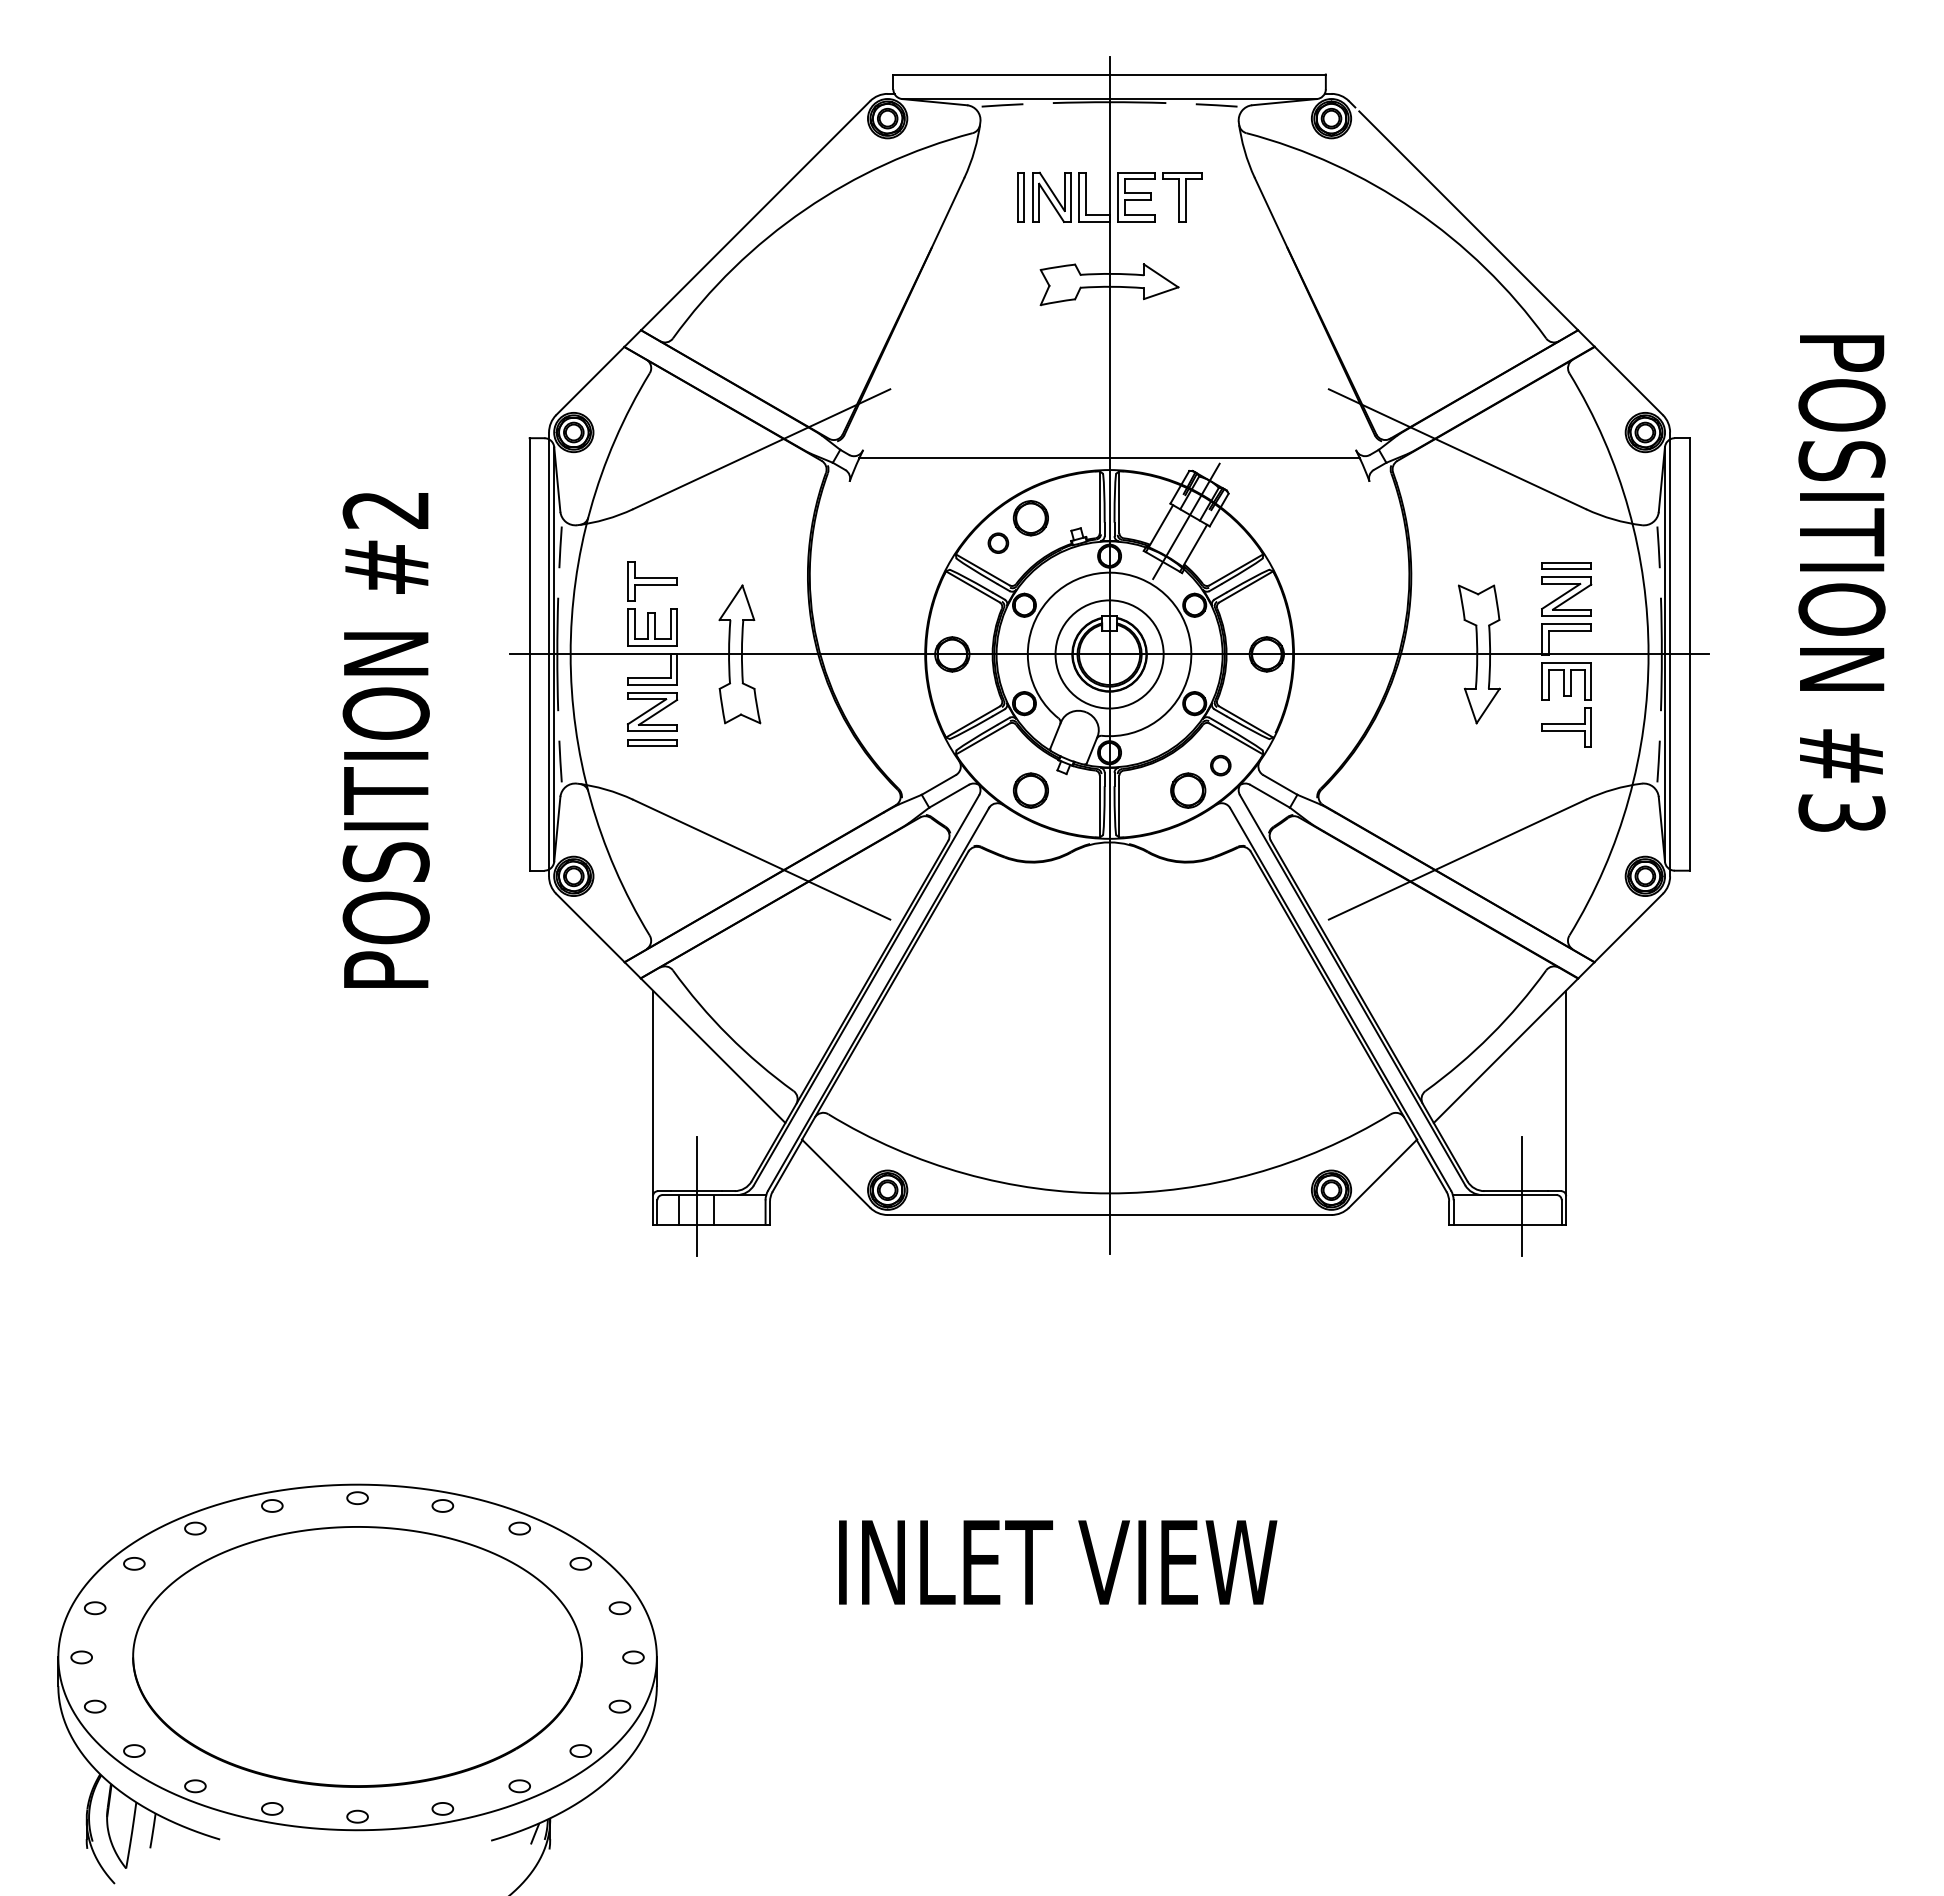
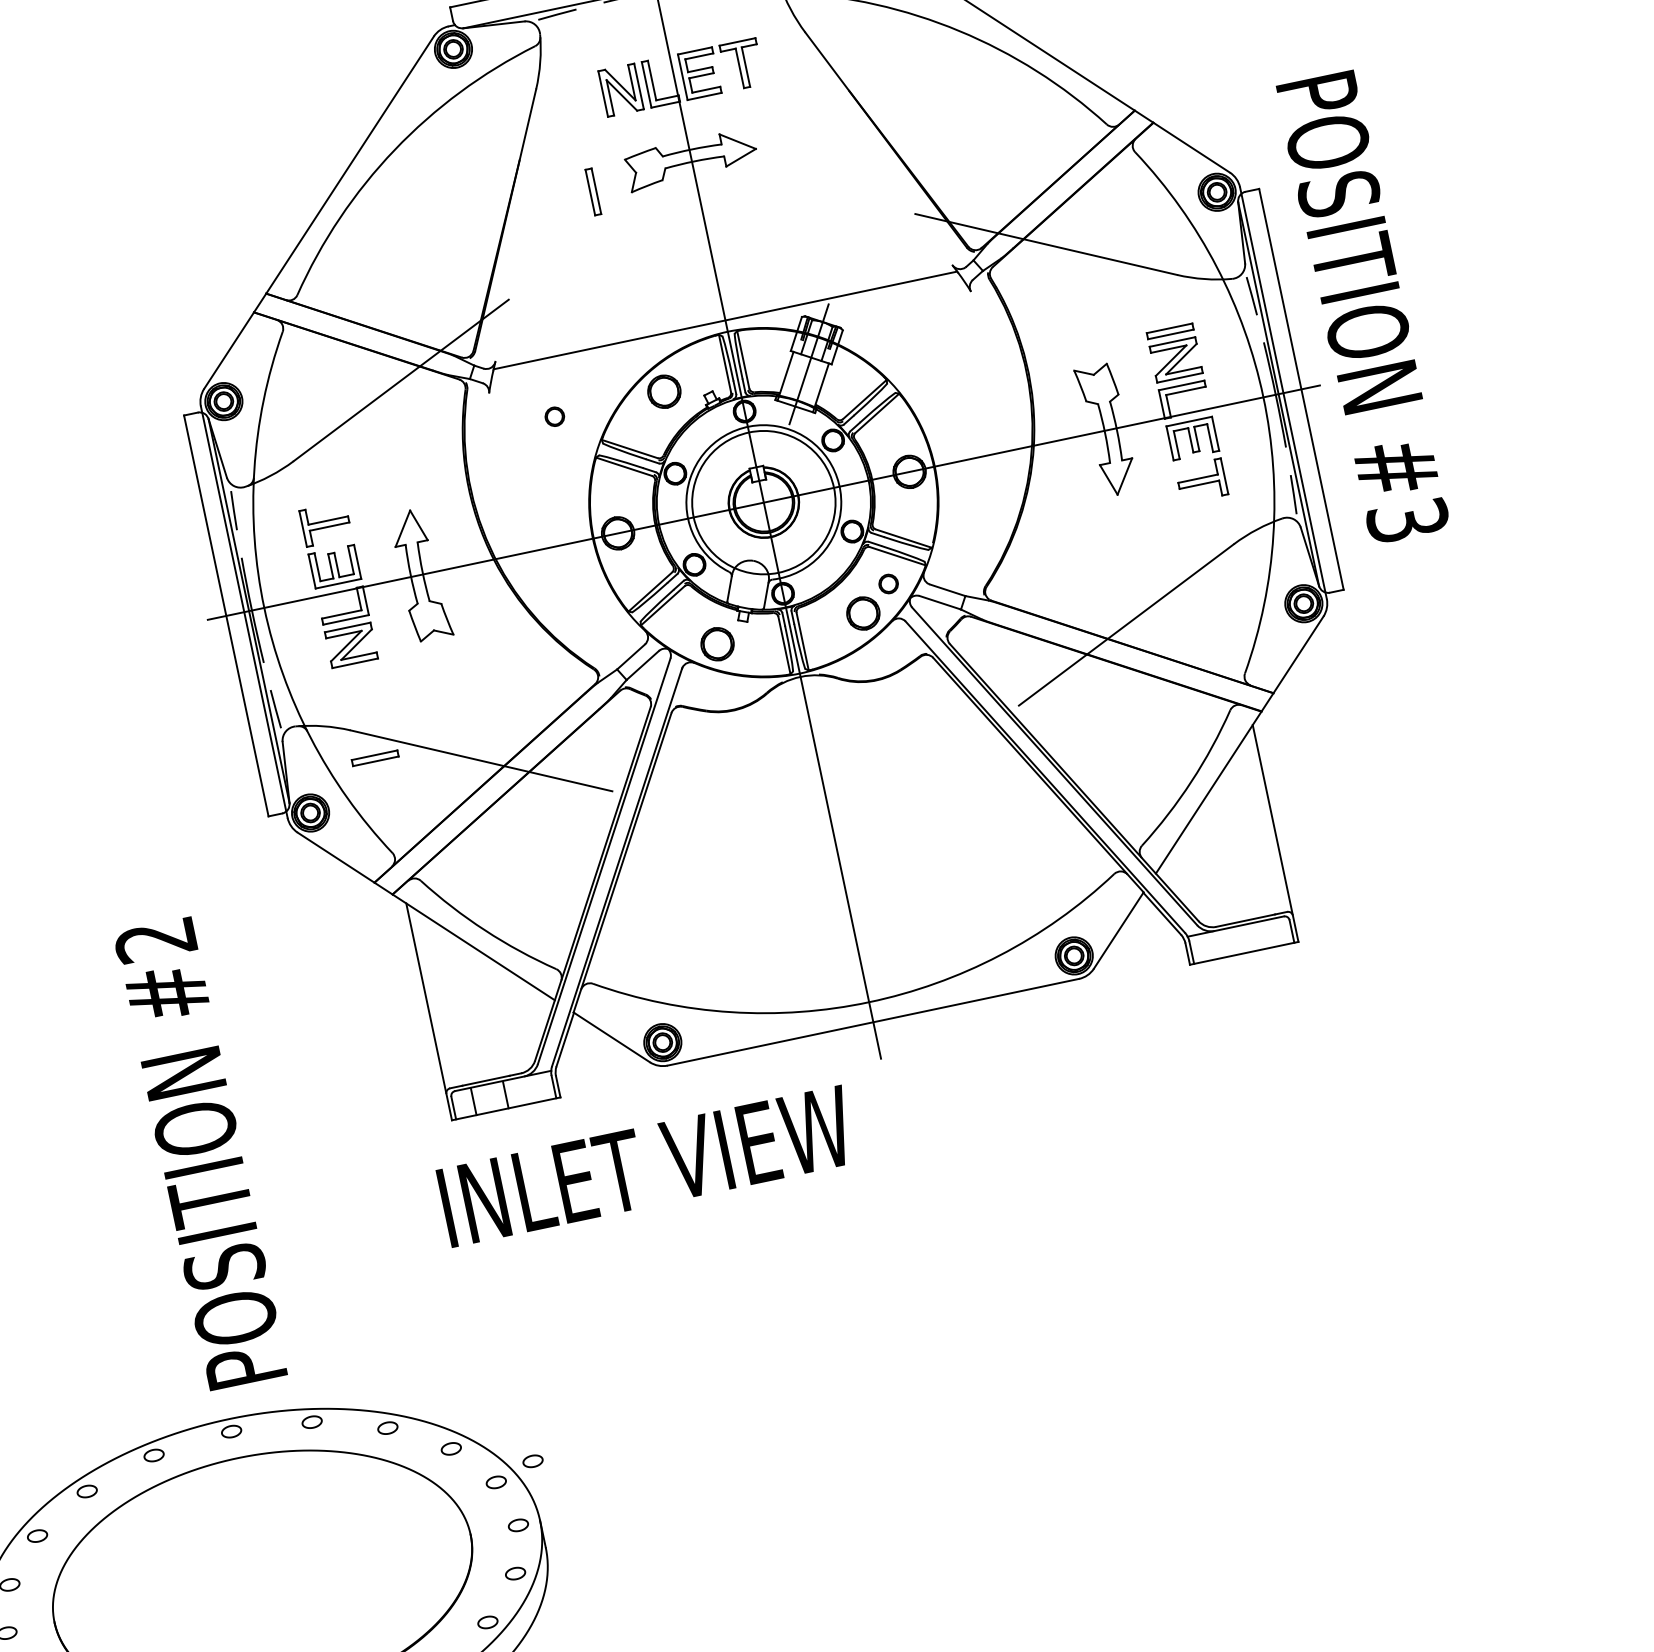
part: (1020, 197) -> (592, 192), moved
part: (998, 542) -> (554, 416), moved
text: (1841, 583) -> (1362, 307), moved
circle: (1109, 654) -> (763, 502), size x1.4
text: (385, 740) -> (200, 1153), moved
part: (652, 742) -> (375, 757), moved
line: (696, 1196) -> (486, 1085), removed
line: (1522, 1196) -> (1252, 924), removed
text: (1058, 1562) -> (647, 1166), moved
part: (662, 1594) -> (533, 1461), added

